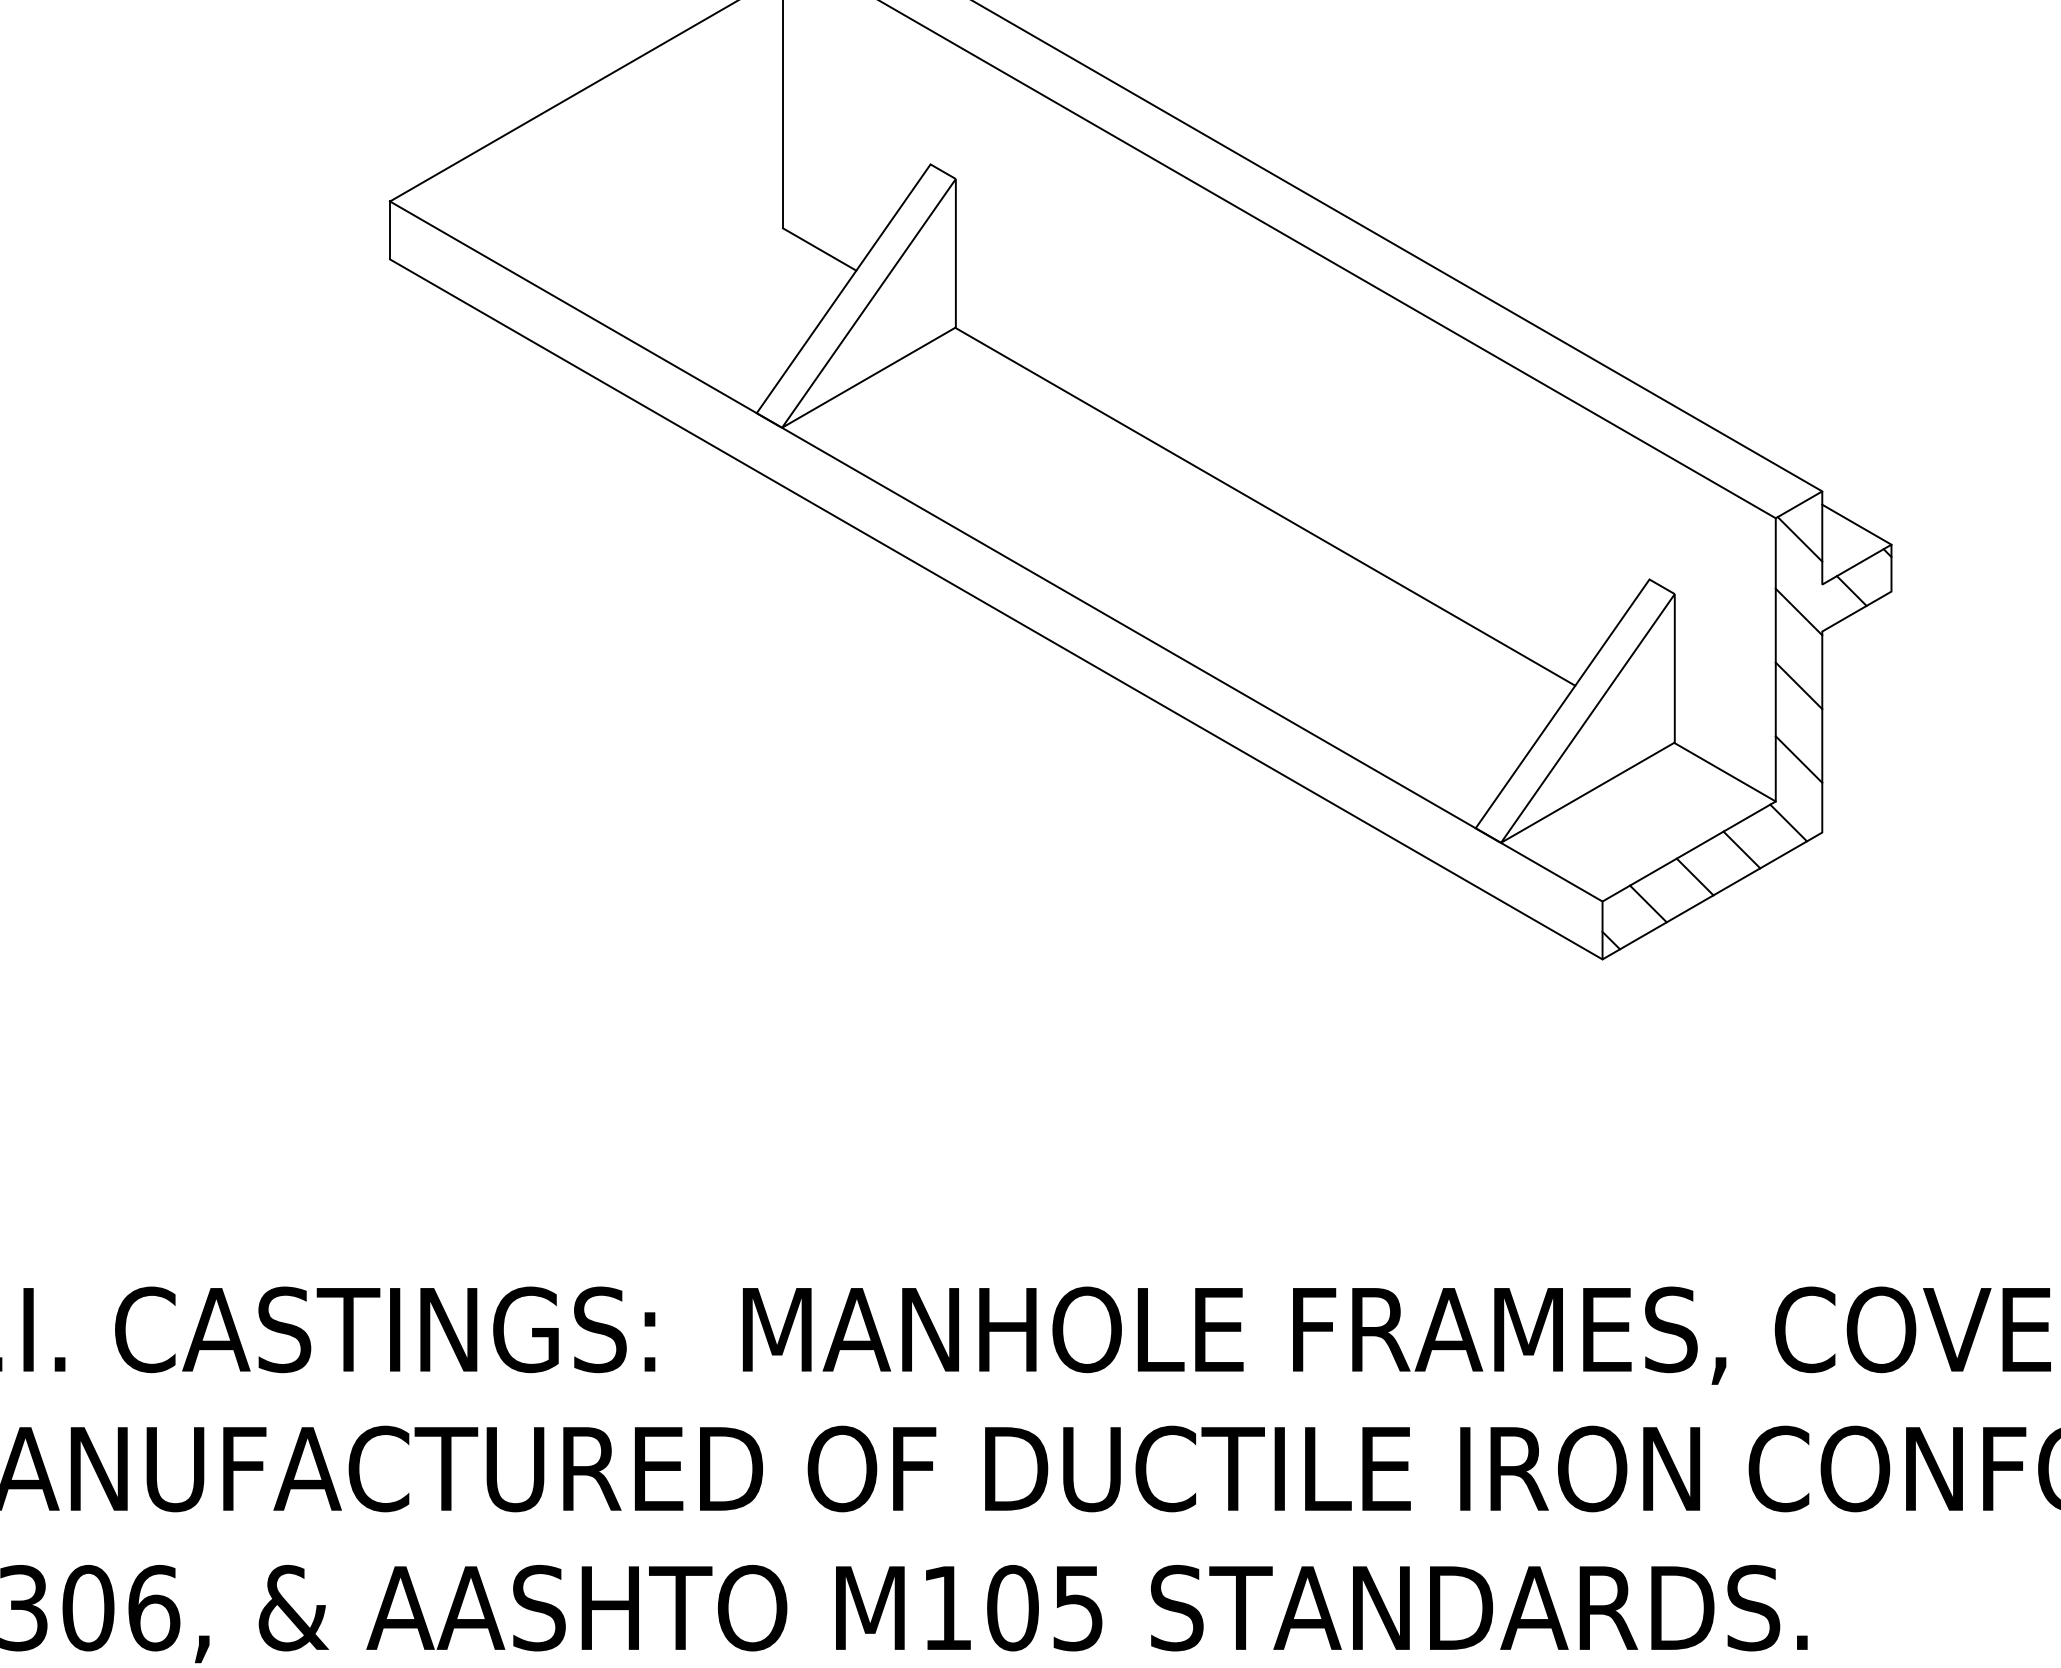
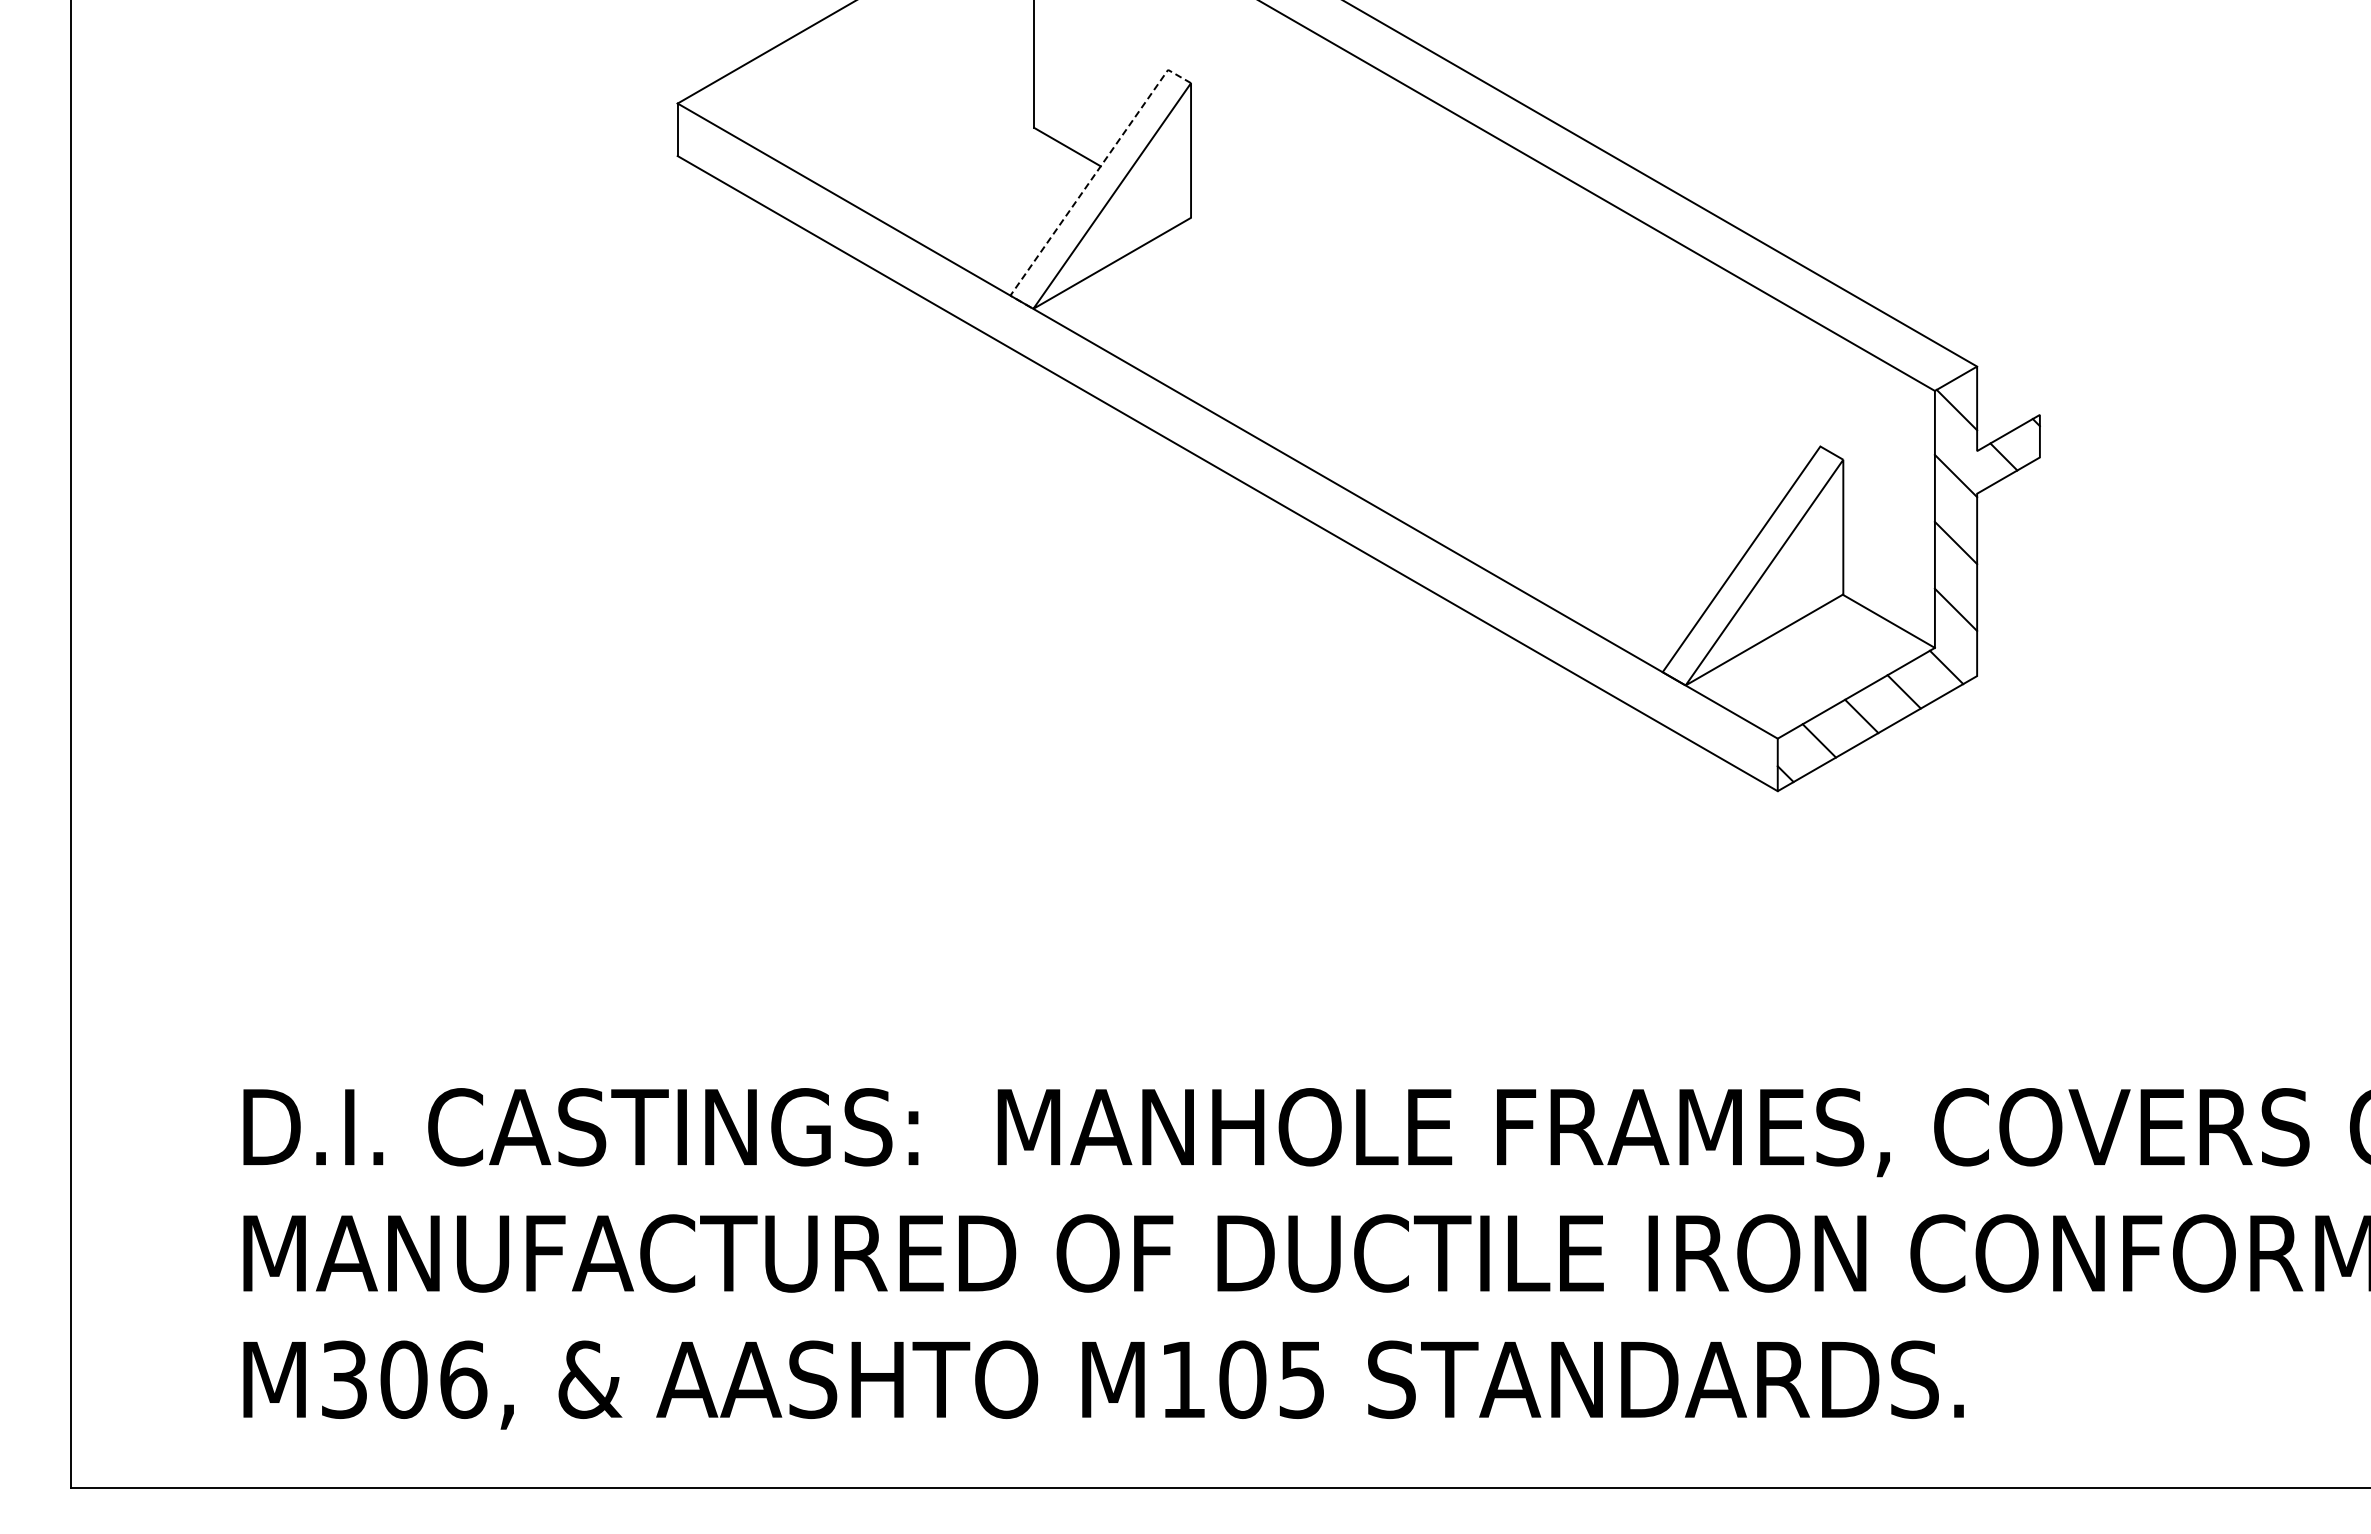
line: (843, 288) -> (1089, 182), solid -> dashed
line: (1264, 506) -> (1471, 380), removed
line: (1856, 524) -> (2008, 396), removed

